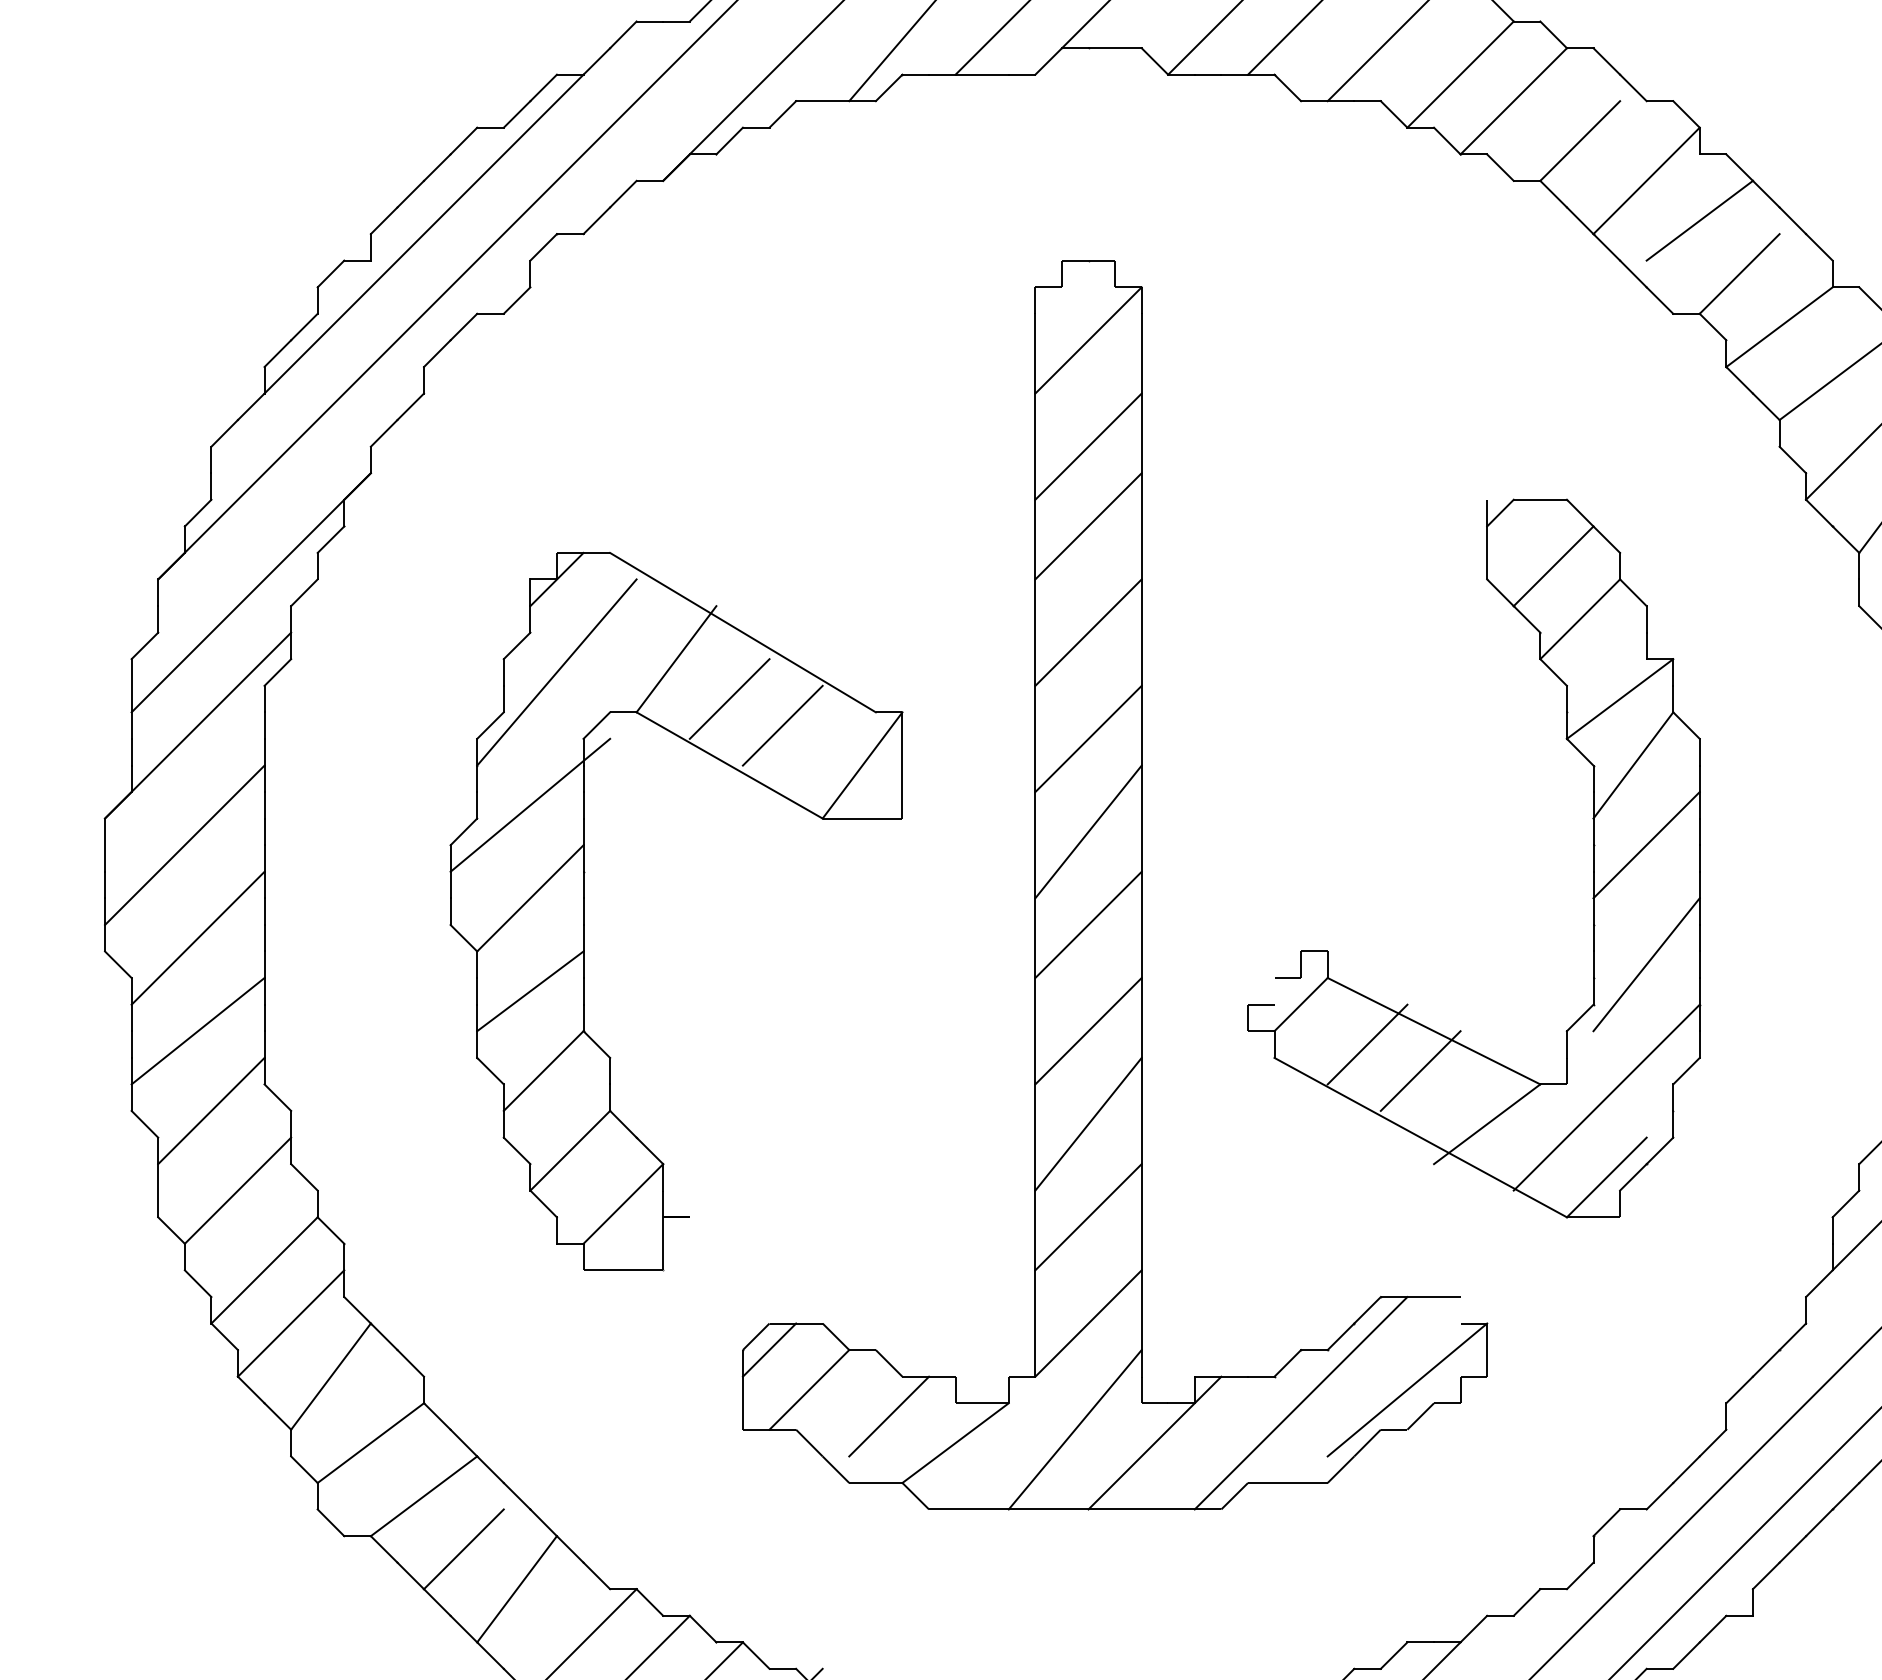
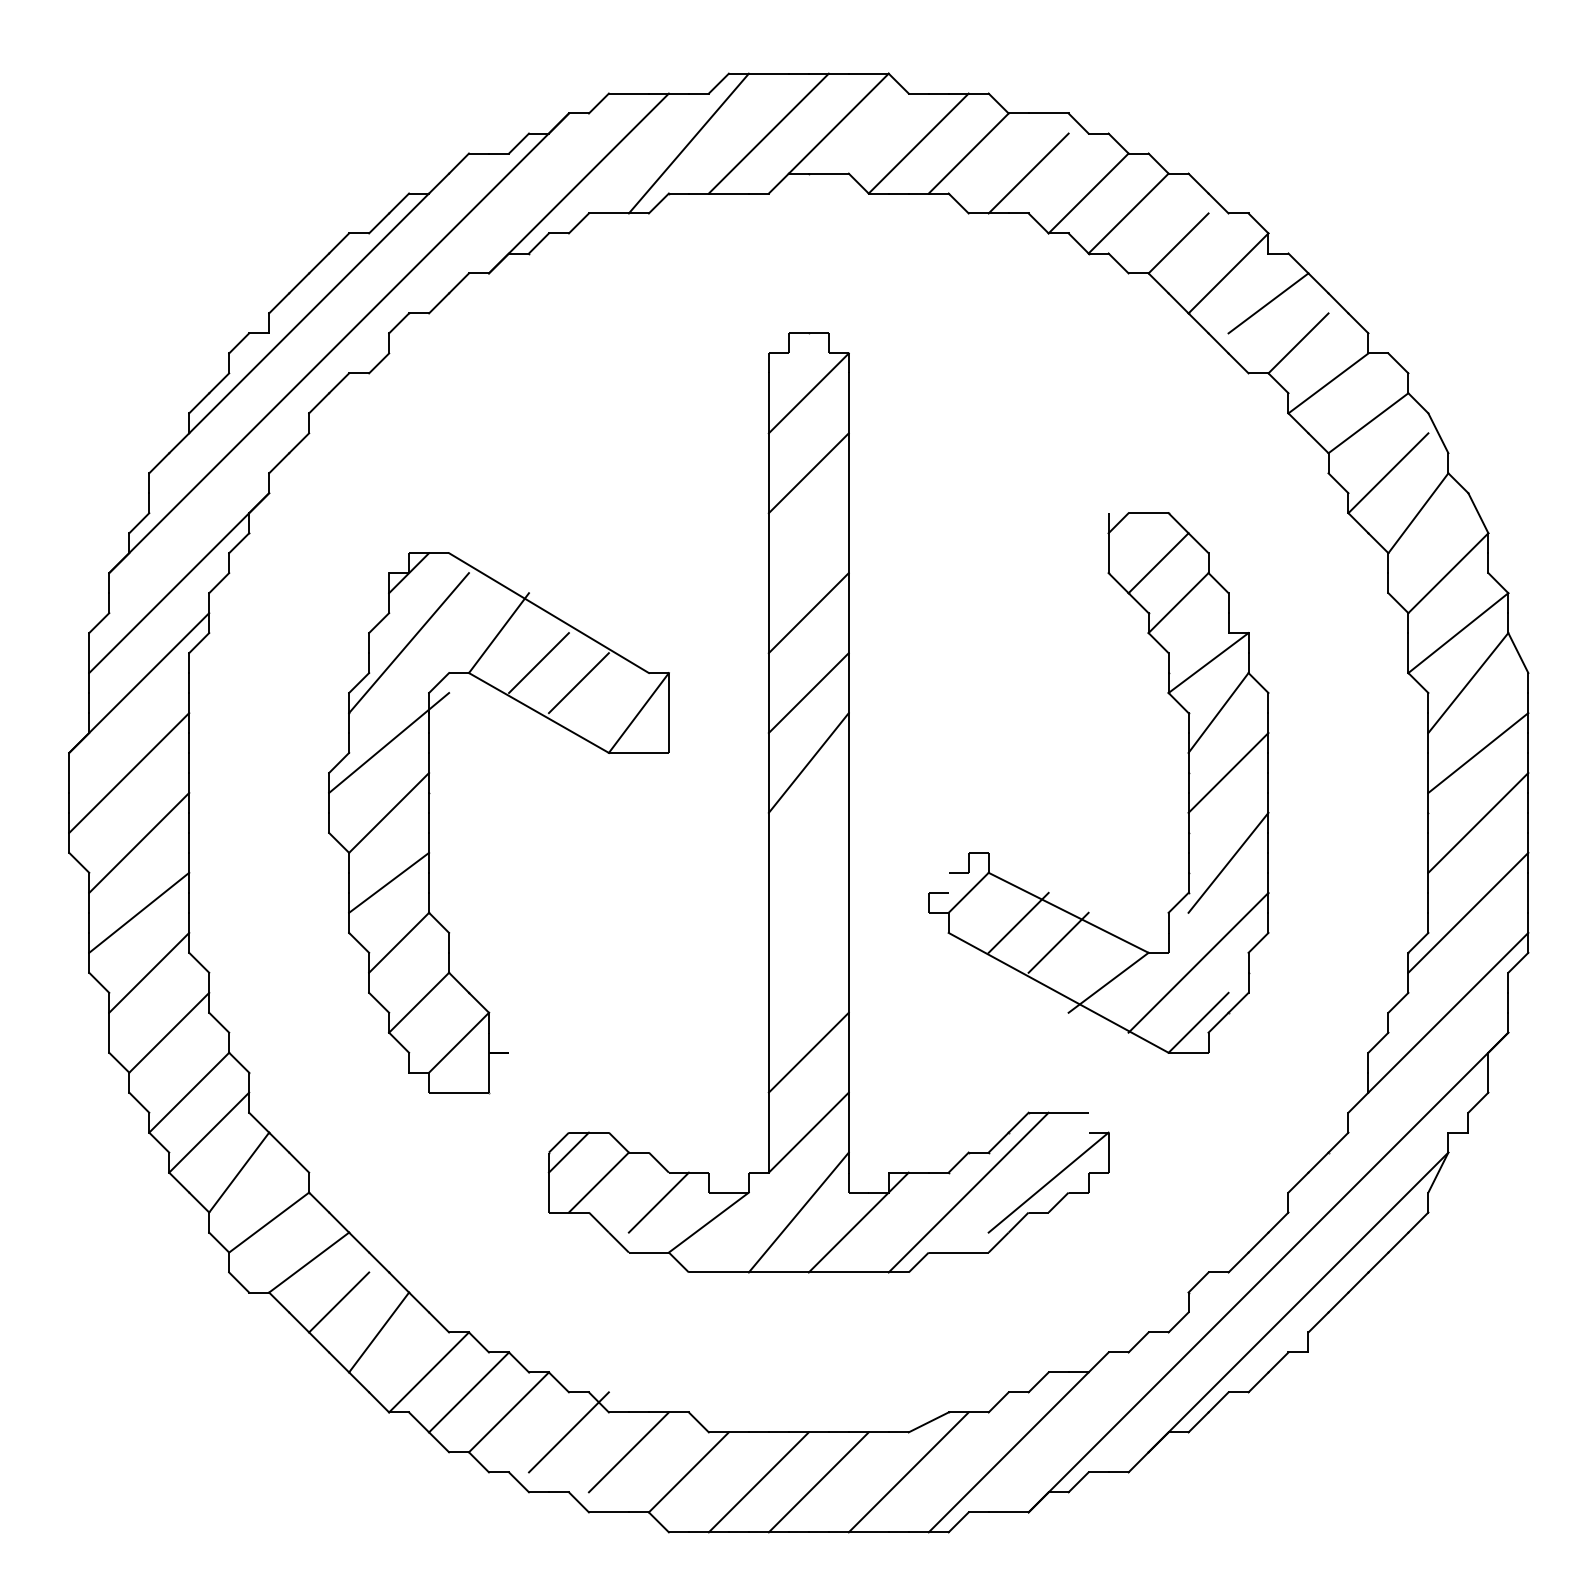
line: (1088, 526) -> (808, 533), removed
line: (1088, 924) -> (808, 832), removed
line: (1088, 1030) -> (808, 912), removed
line: (1088, 1123) -> (808, 982), removed

